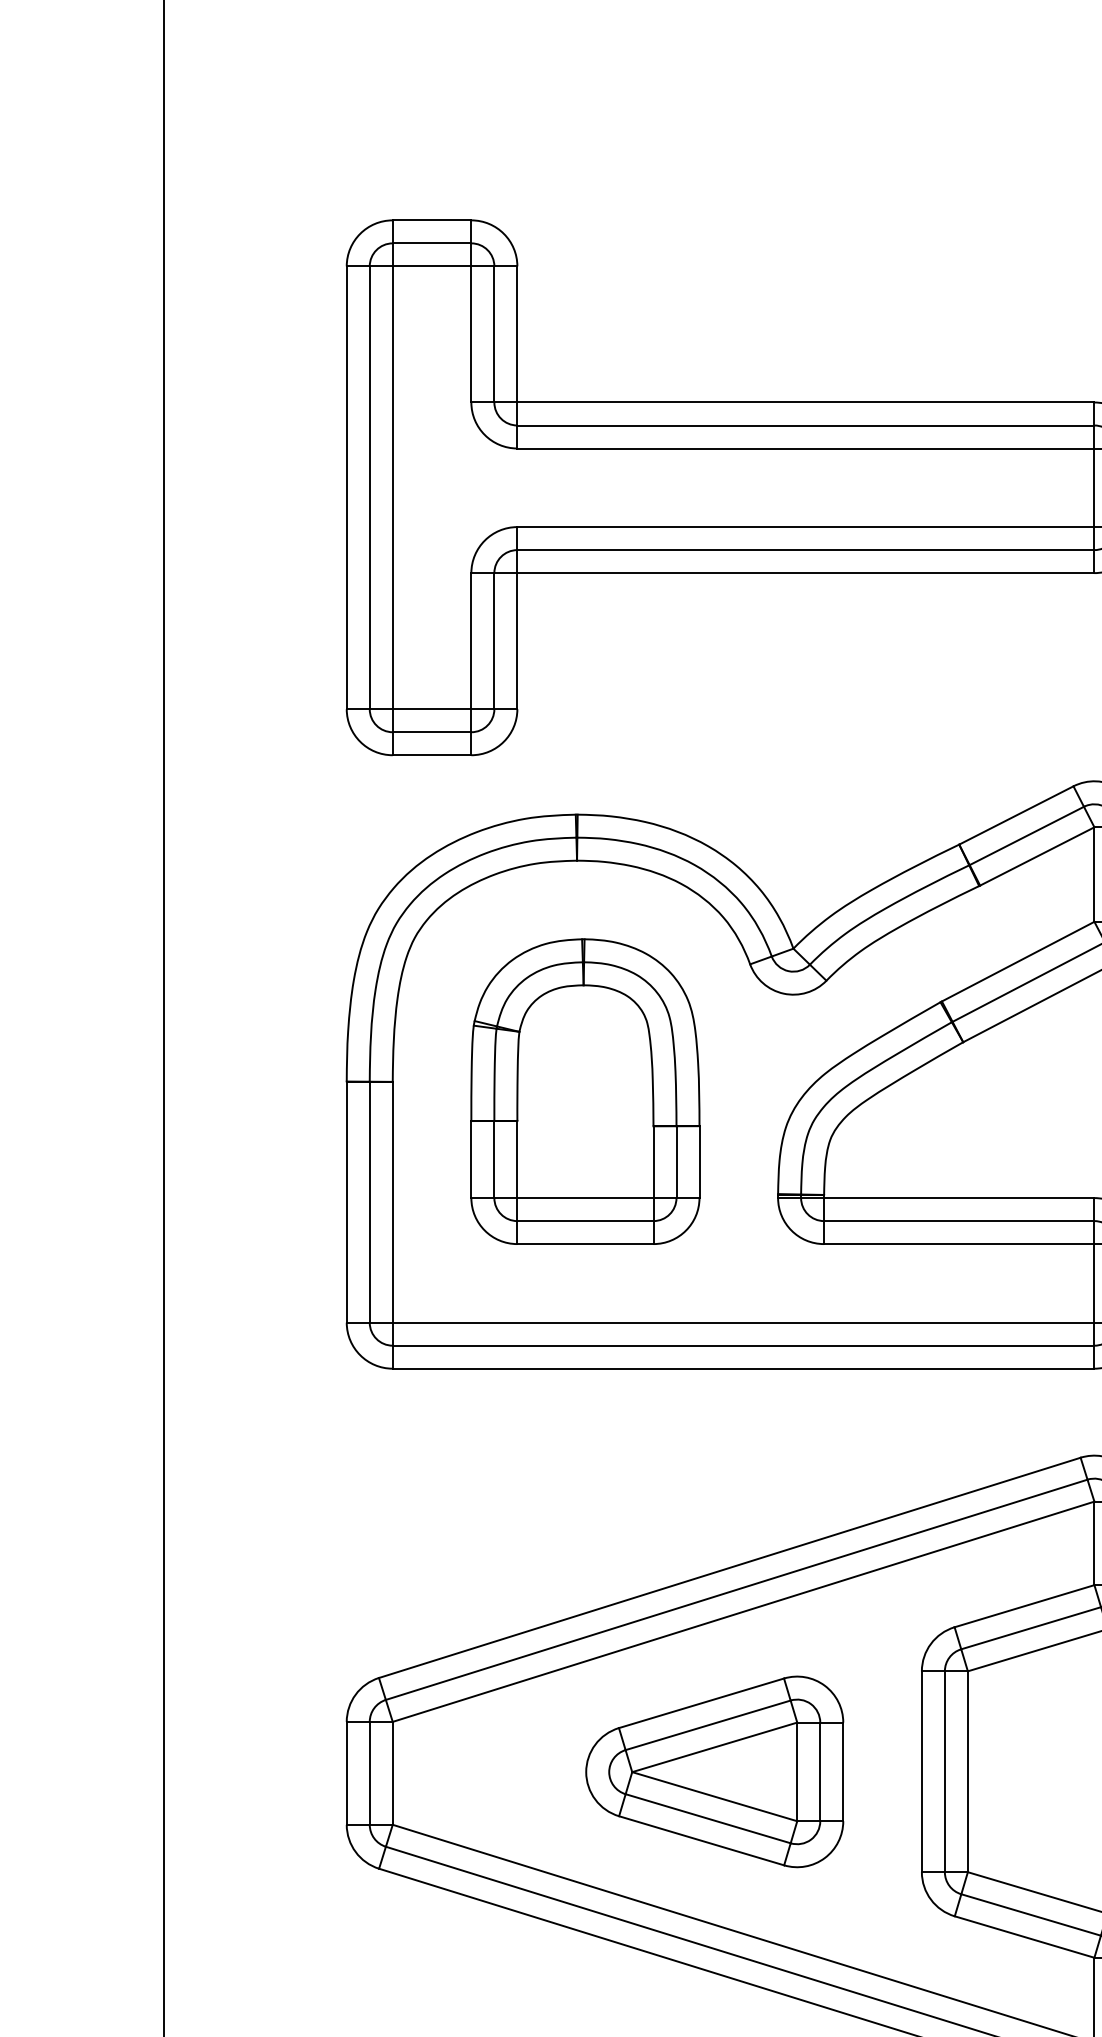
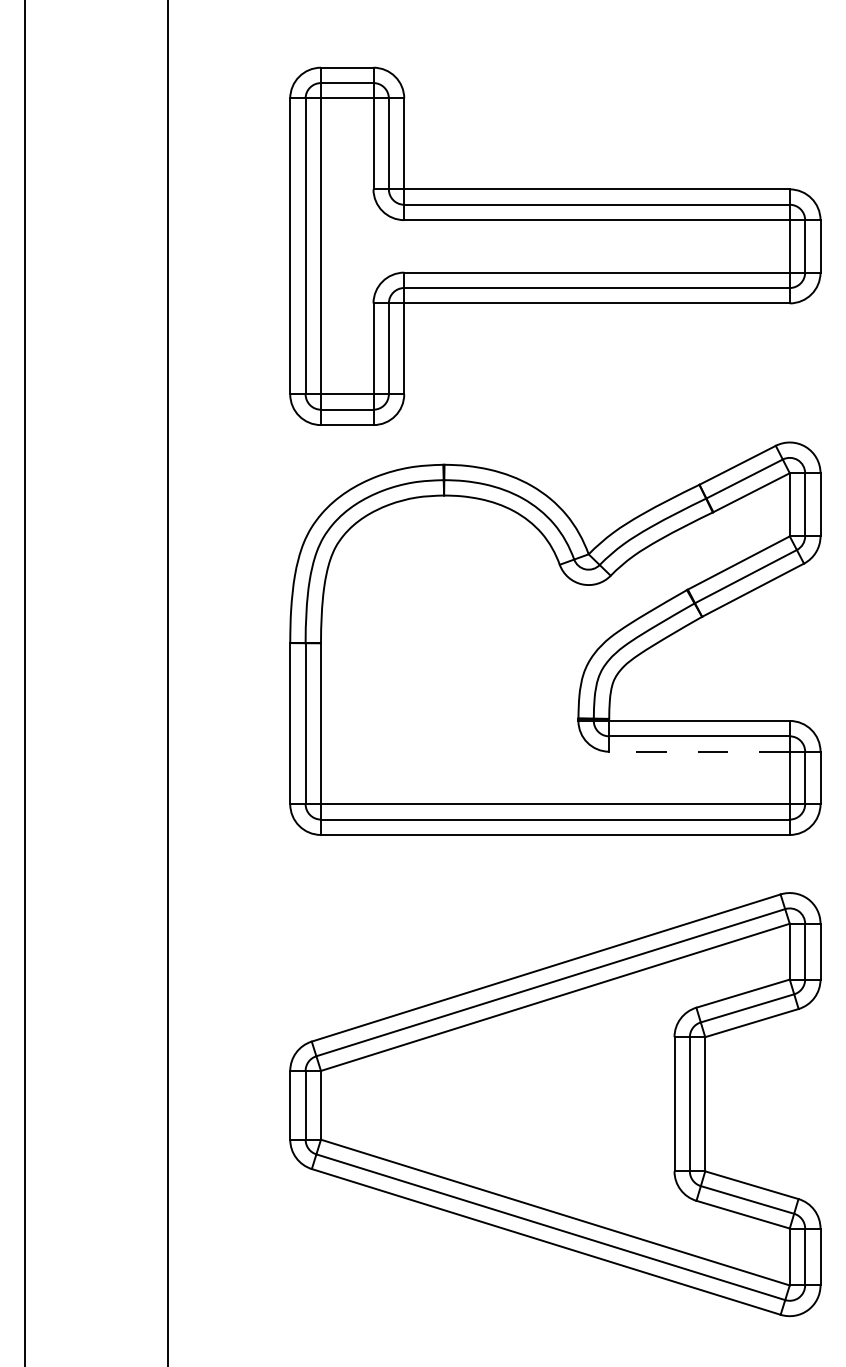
part: (585, 1091) -> (449, 649), removed
line: (957, 1243) -> (698, 751), solid -> dashed
part: (713, 1770) -> (535, 1103), removed

